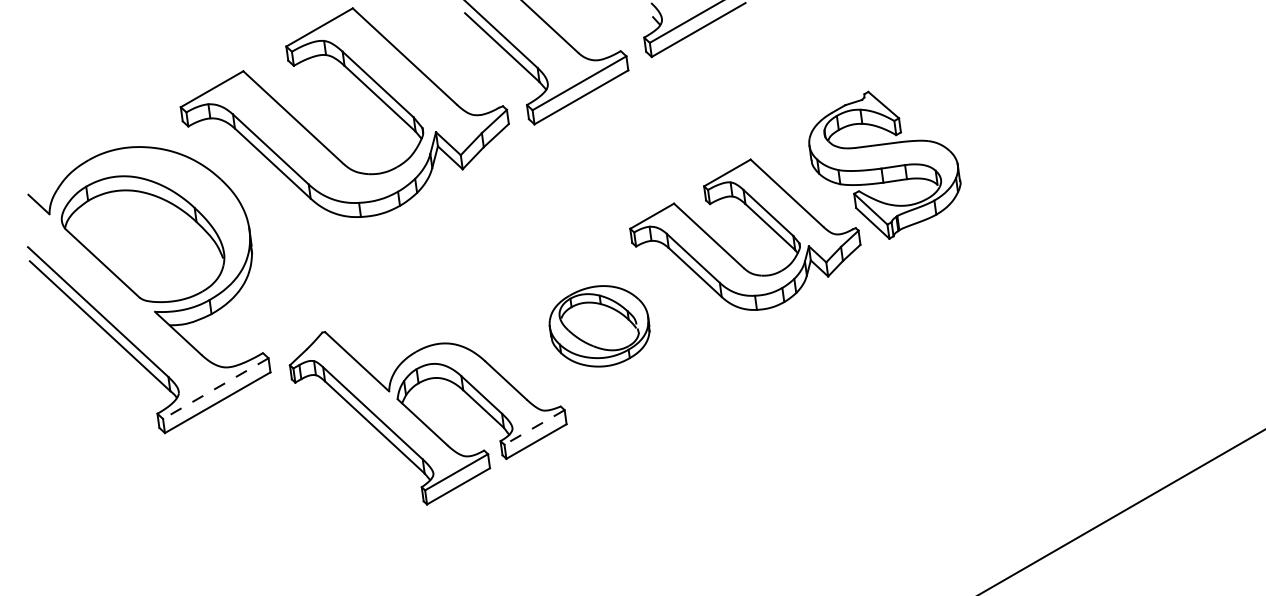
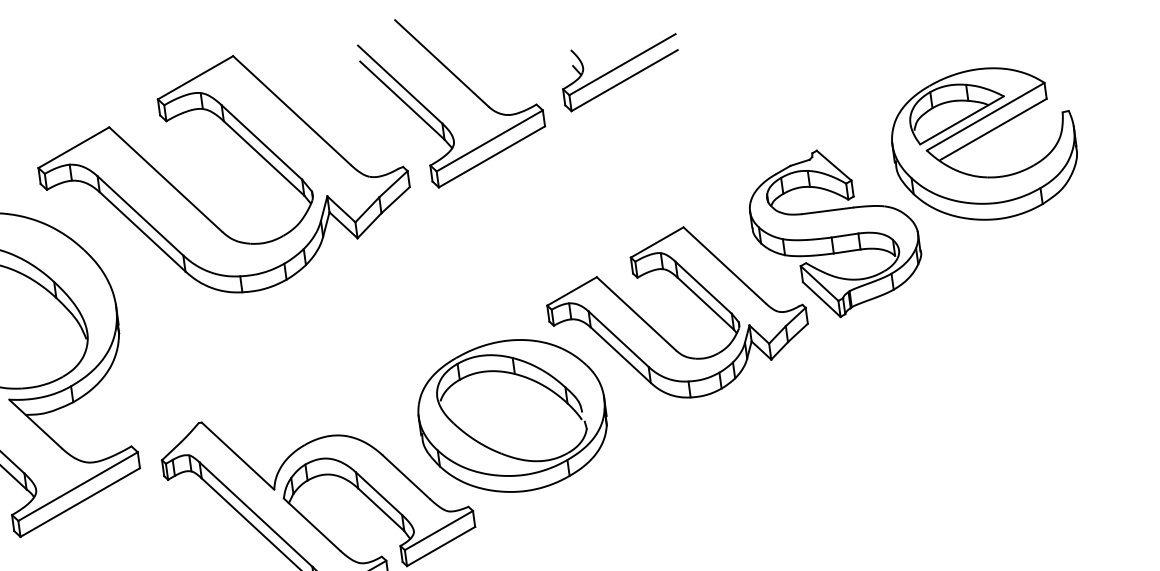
part: (1016, 85) -> (984, 143), added
part: (599, 326) -> (512, 416), size x1.67
line: (215, 388) -> (77, 486), dashed -> solid
line: (534, 427) -> (438, 530), dashed -> solid

